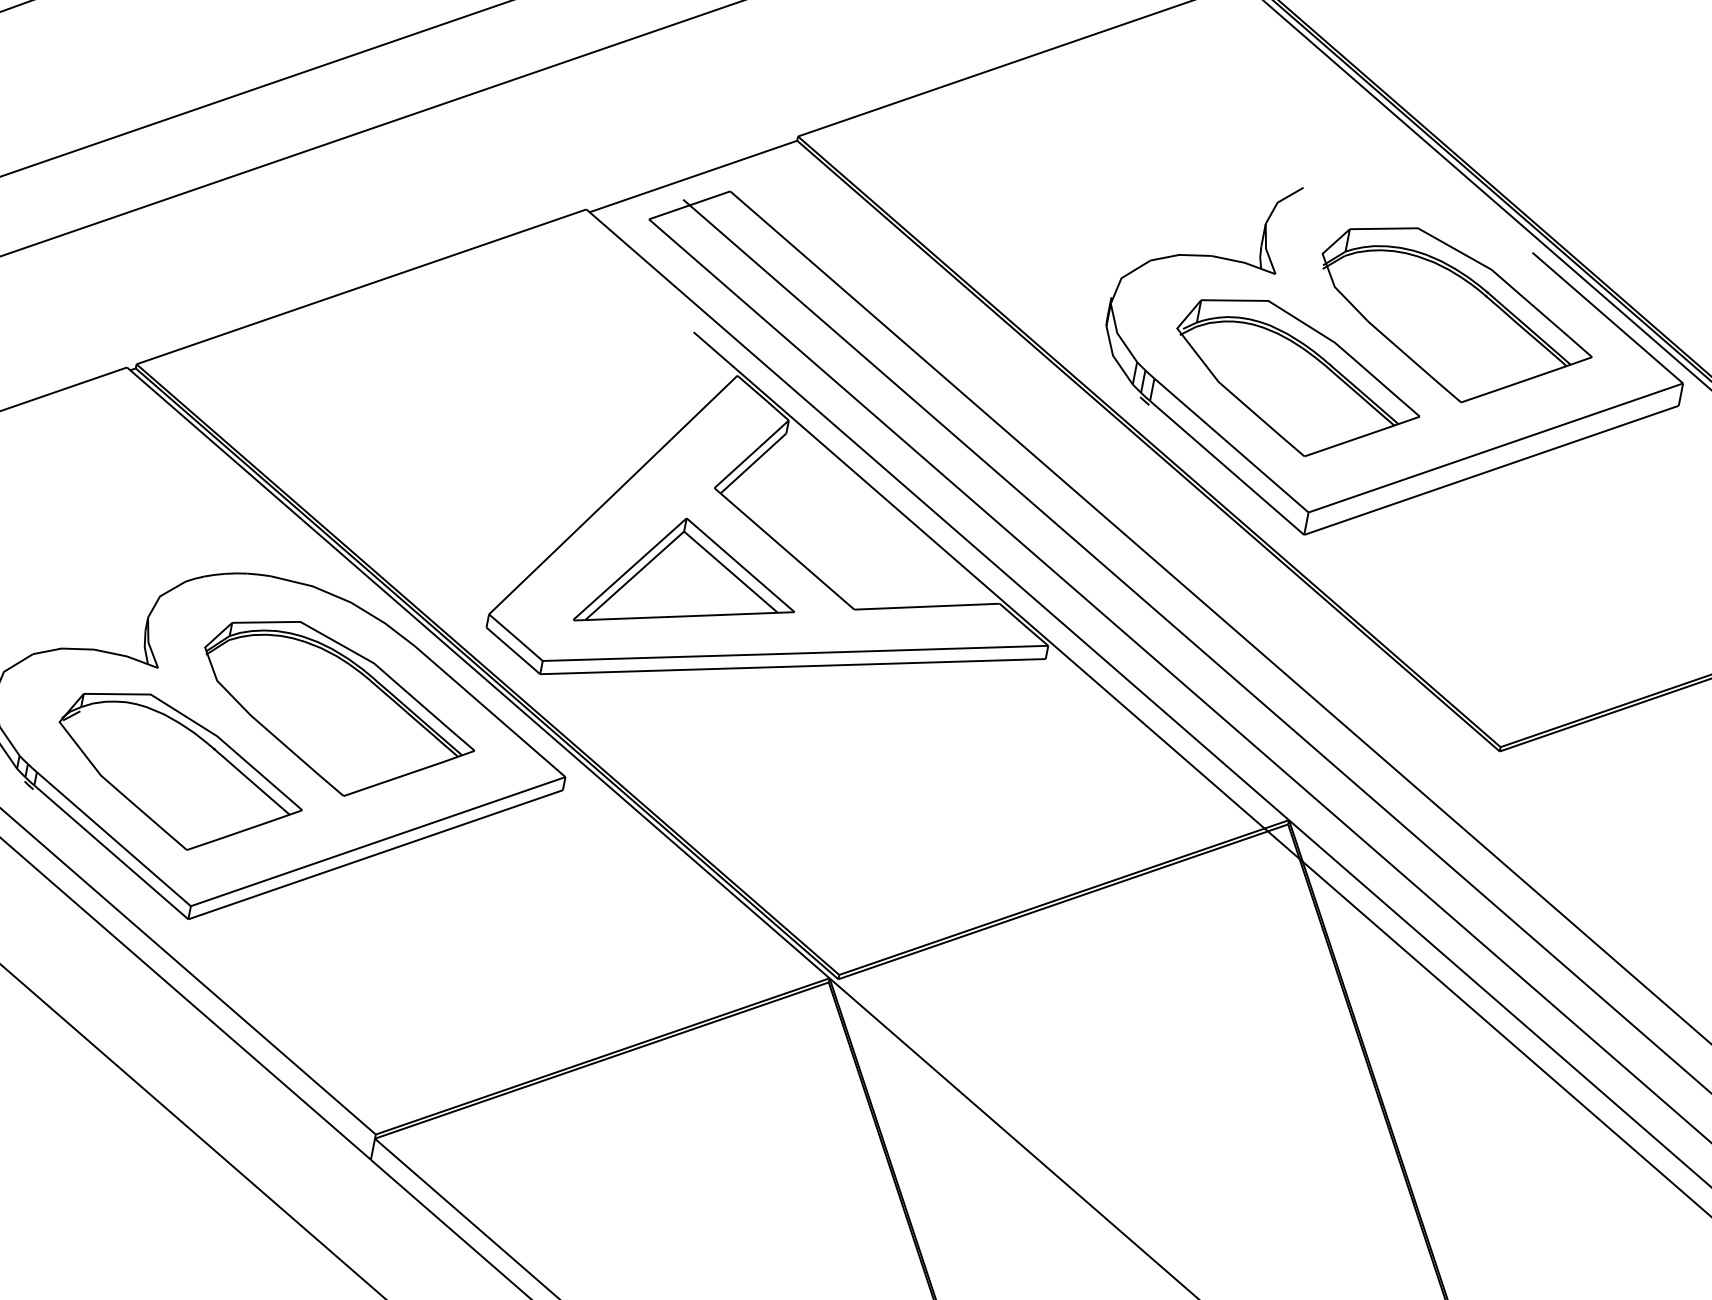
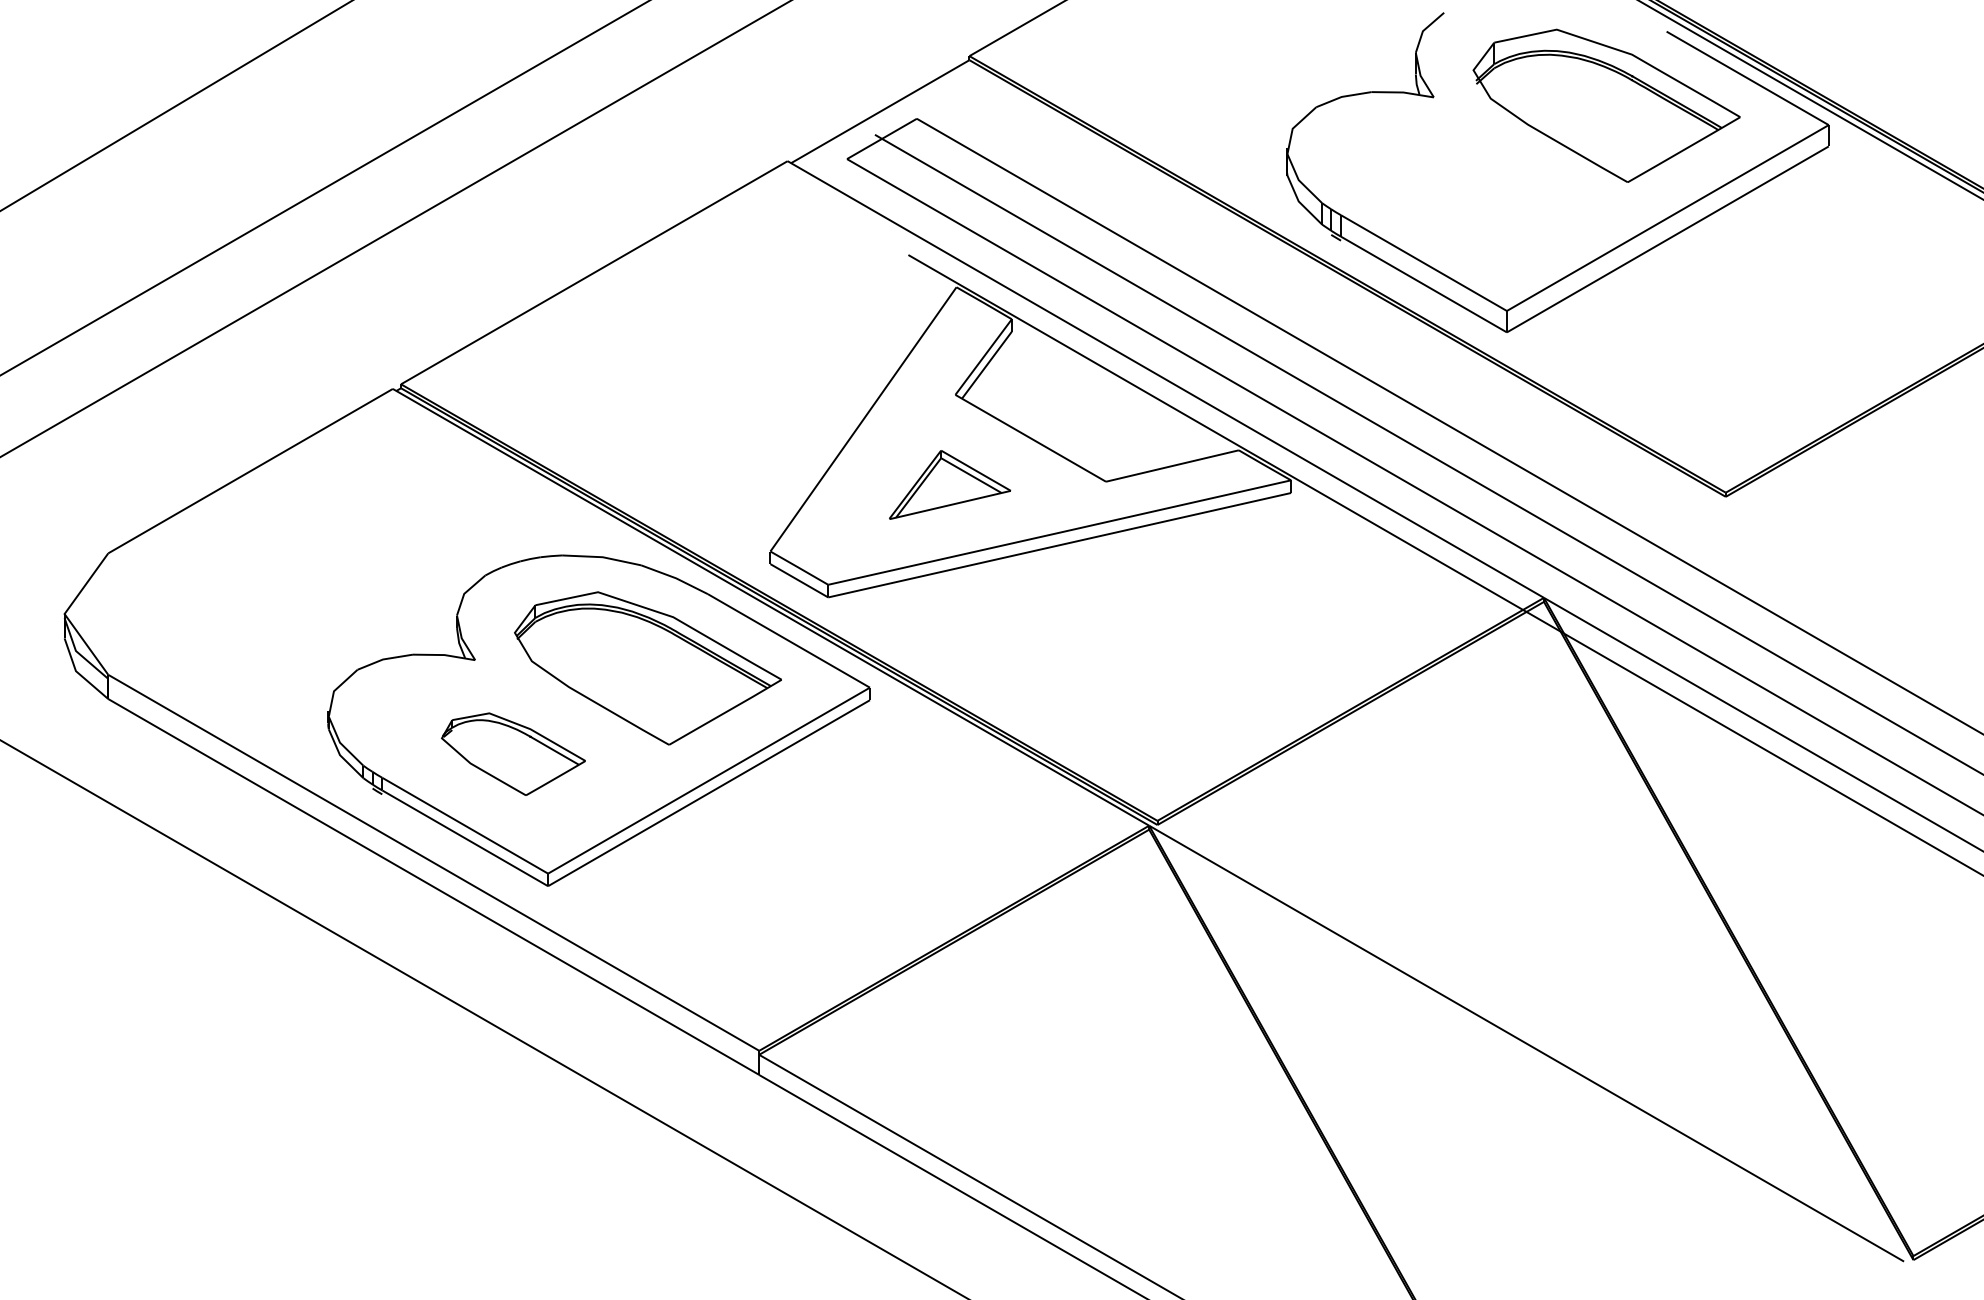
part: (1296, 380) -> (1472, 191), removed
part: (690, 580) -> (949, 484), size x0.6
part: (178, 774) -> (513, 754), size x0.6

